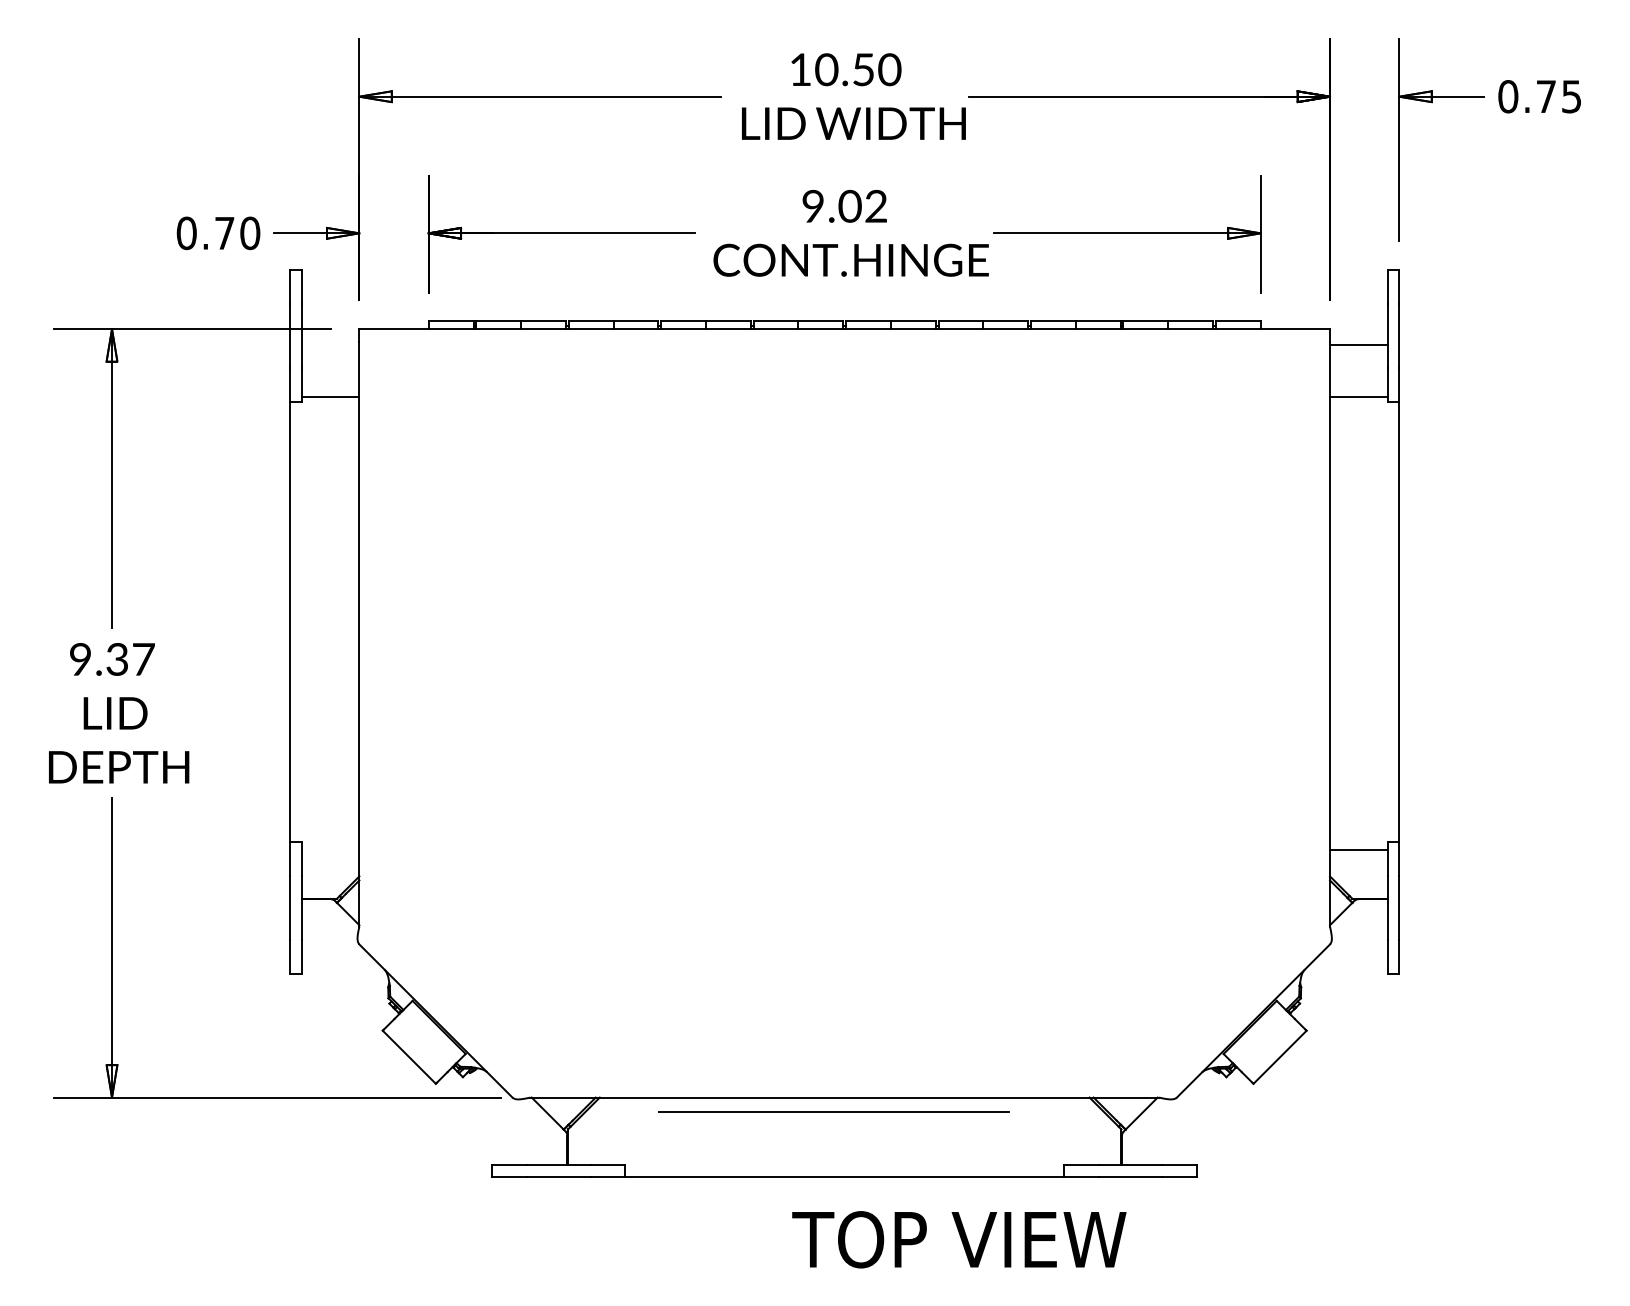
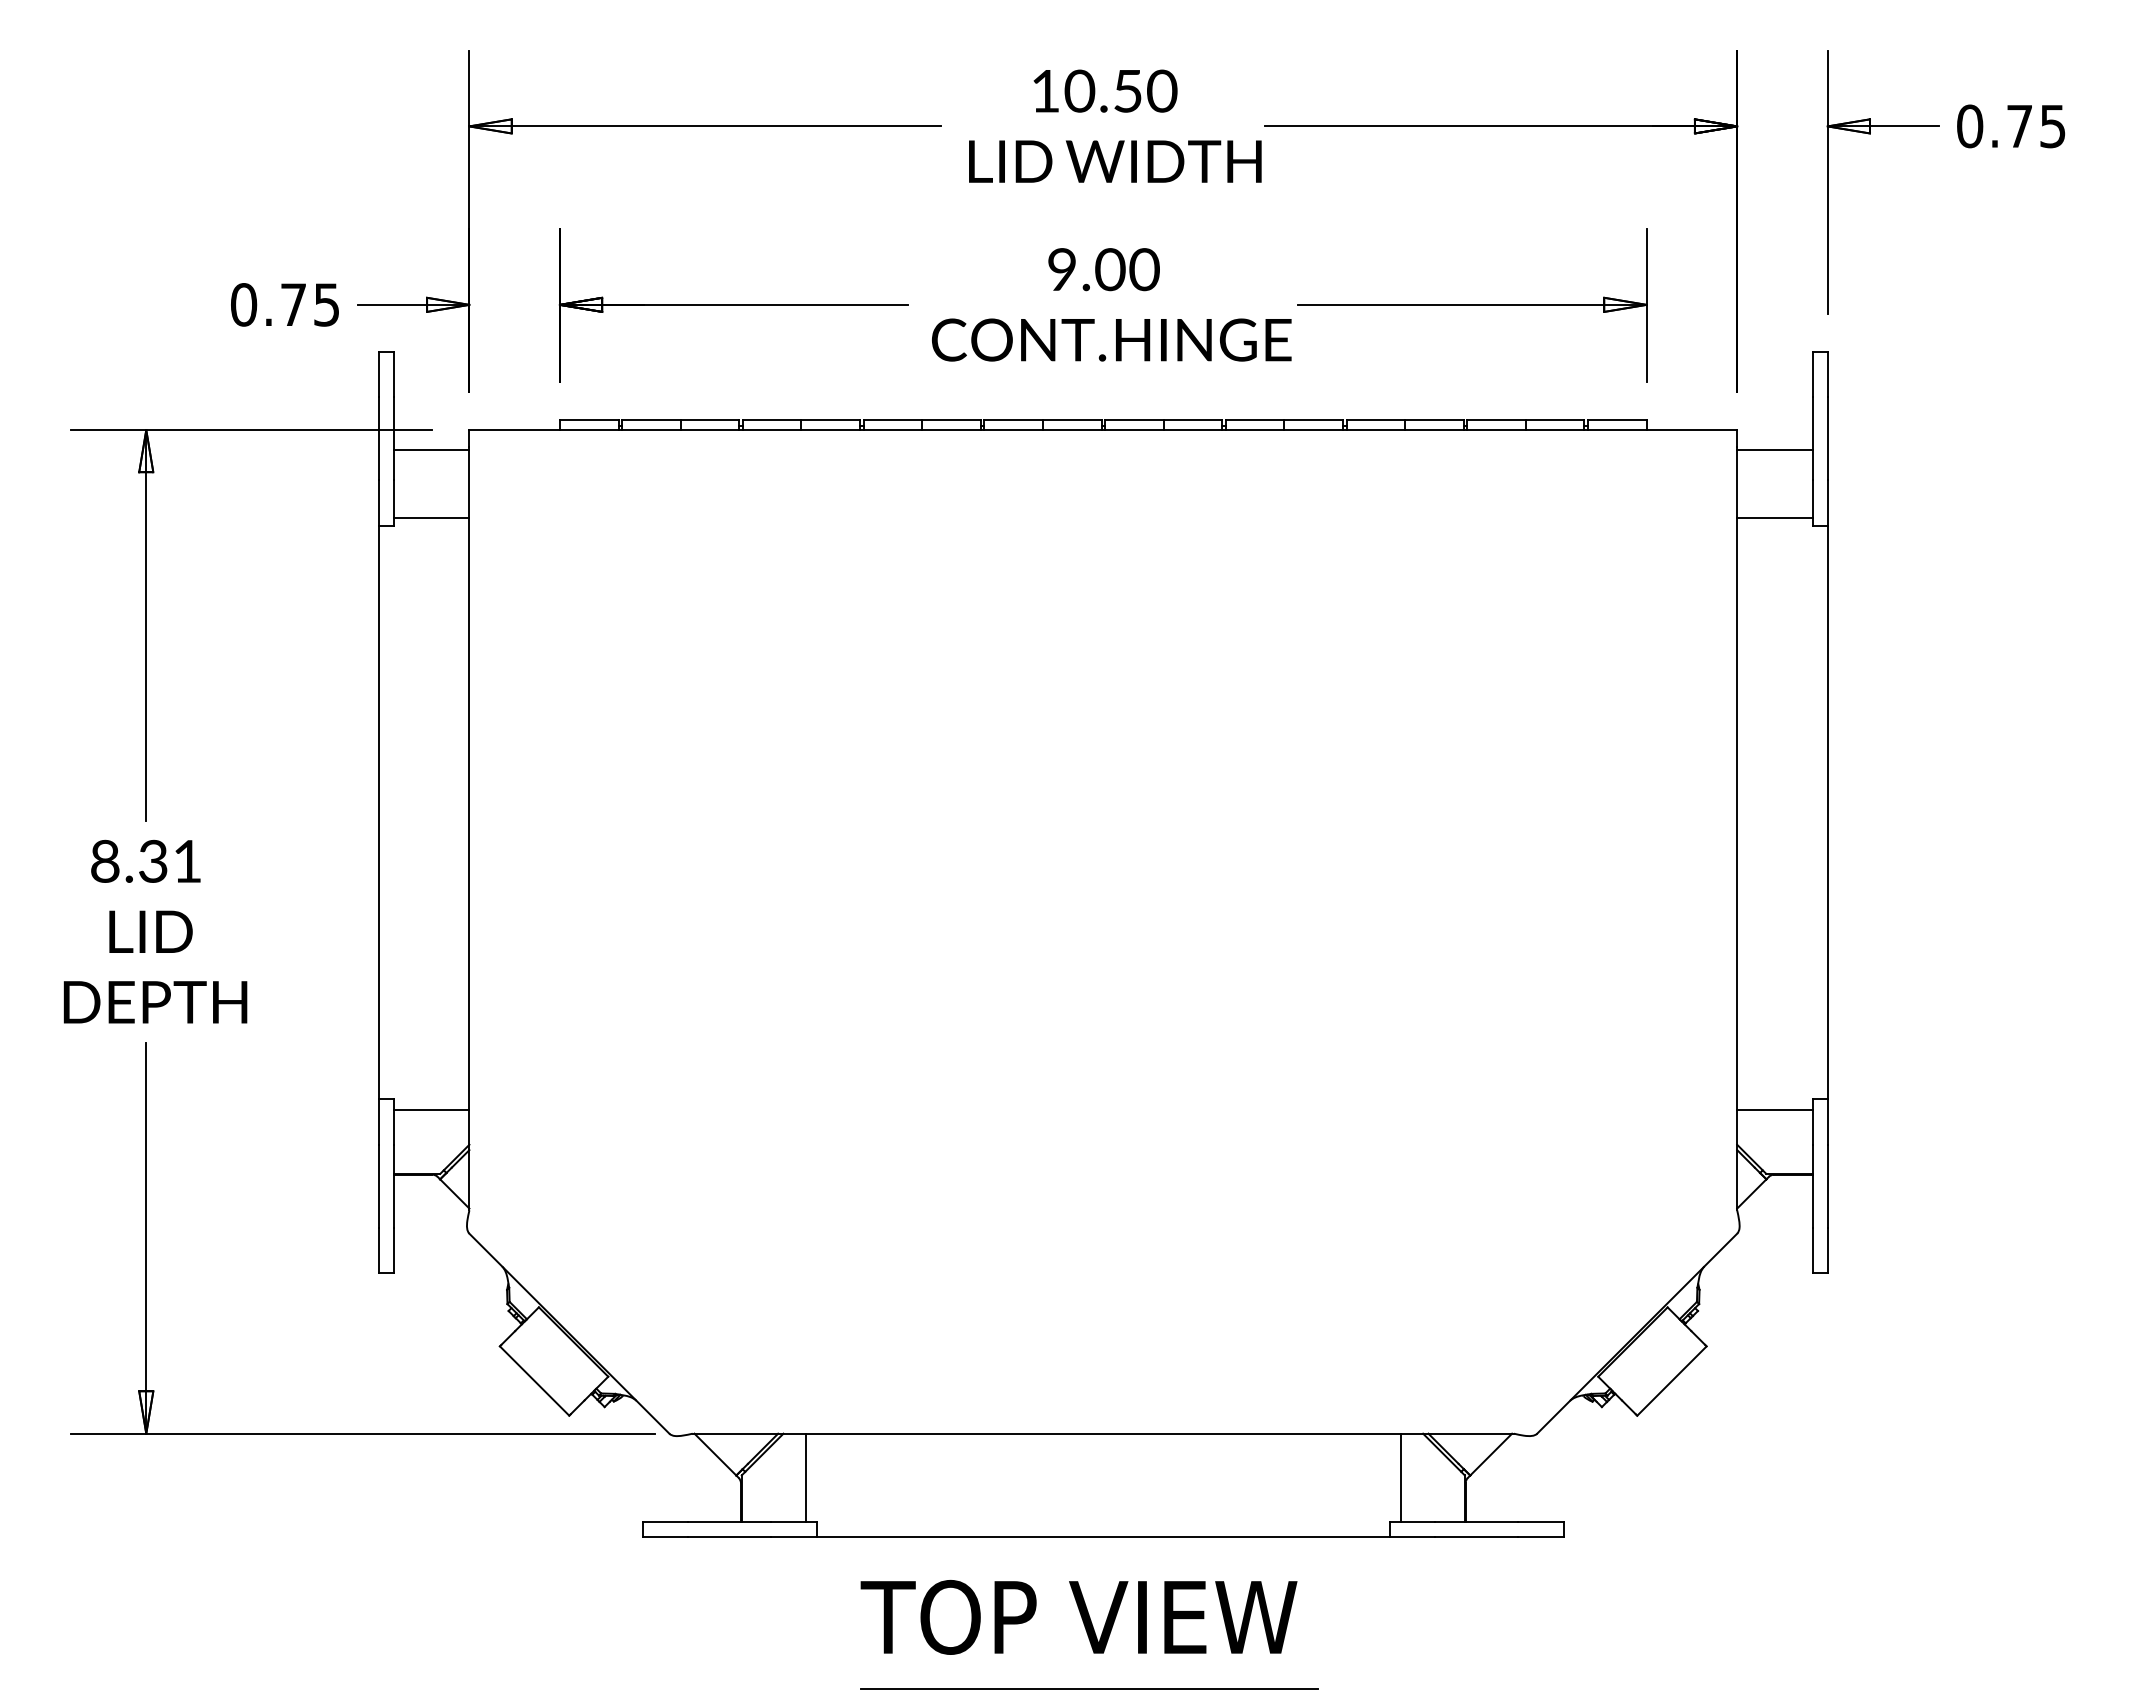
text: (876, 206) -> (1144, 269), 9.02 -> 9.00
text: (249, 233) -> (326, 304), 0.70 -> 0.75
line: (330, 344) -> (431, 450), added
text: (112, 659) -> (146, 861), 9.37 -> 8.31
line: (330, 849) -> (431, 1109), added
line: (834, 1111) -> (1089, 1688), moved
line: (616, 1131) -> (805, 1477), added
line: (1072, 1131) -> (1400, 1477), added
text: (958, 1239) -> (1078, 1617), moved

